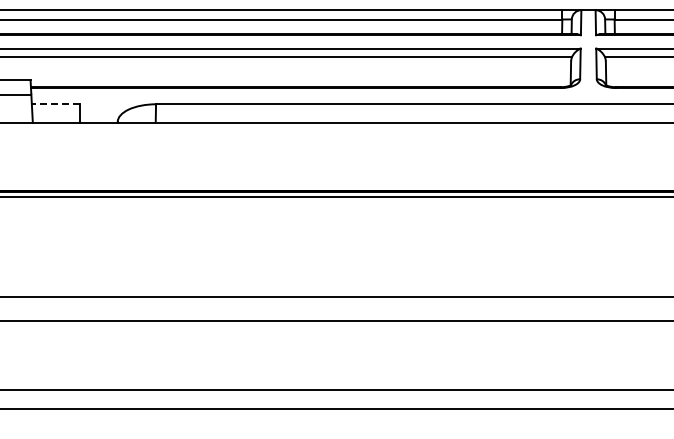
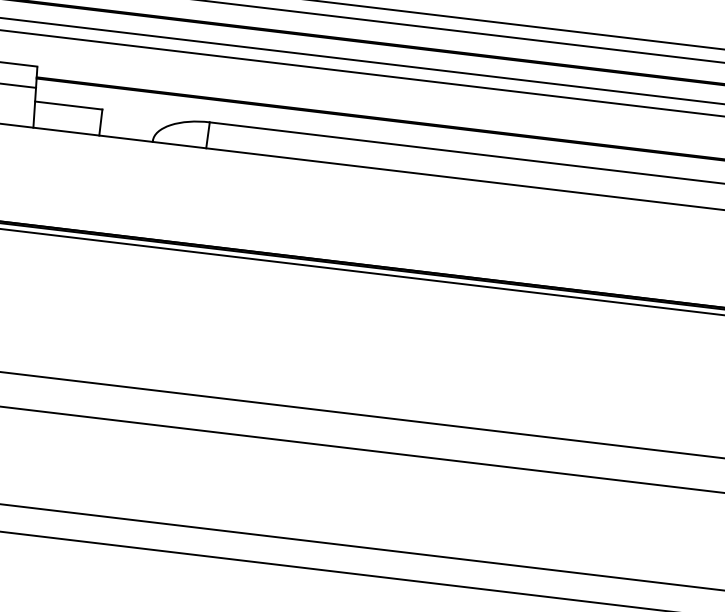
line: (55, 104) -> (68, 105), dashed -> solid

